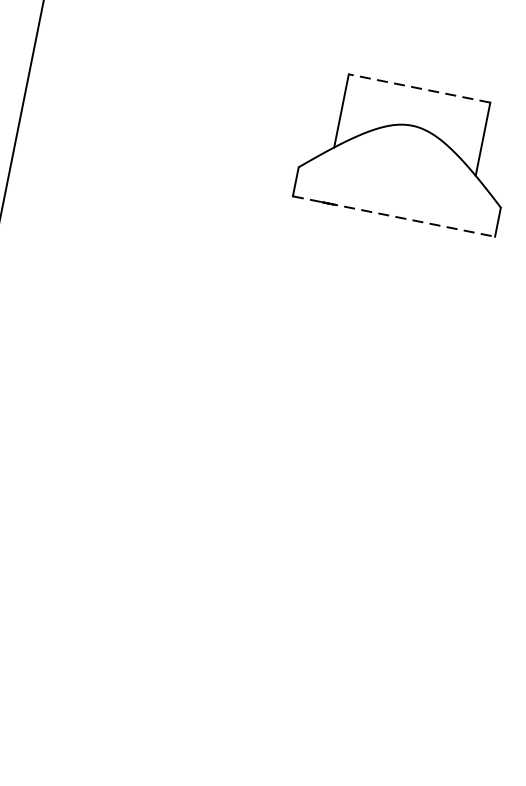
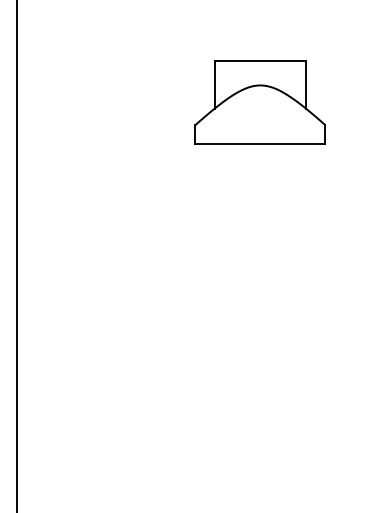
line: (419, 88) -> (260, 61), dashed -> solid
line: (394, 215) -> (260, 143), dashed -> solid

